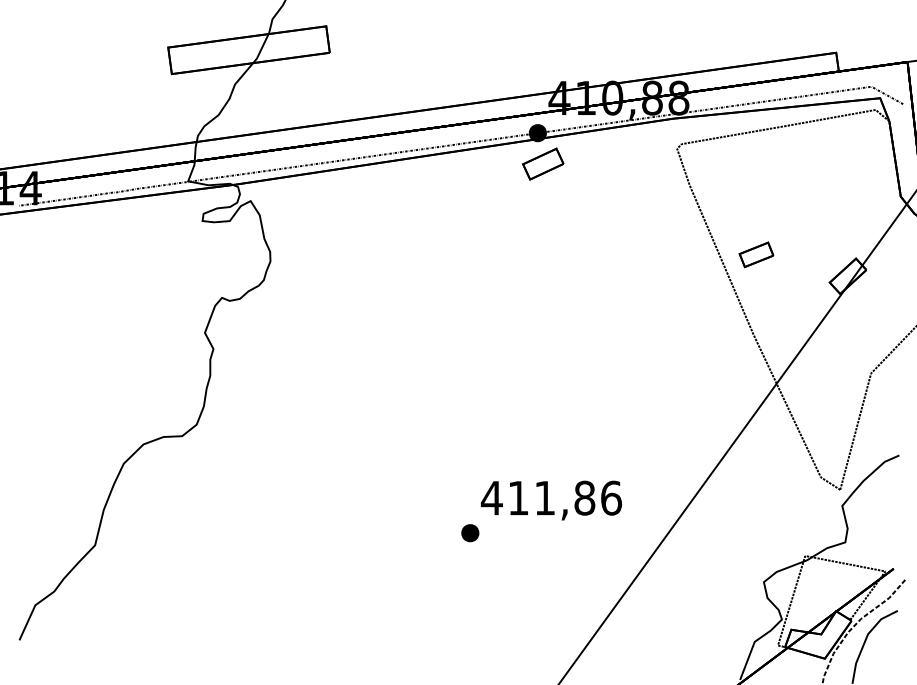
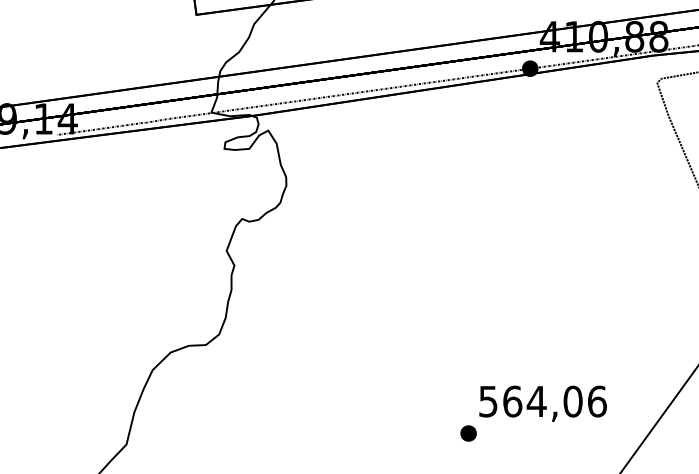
part: (543, 163) -> (535, 96), removed
text: (537, 497) -> (529, 400), 411,86 -> 564,06

